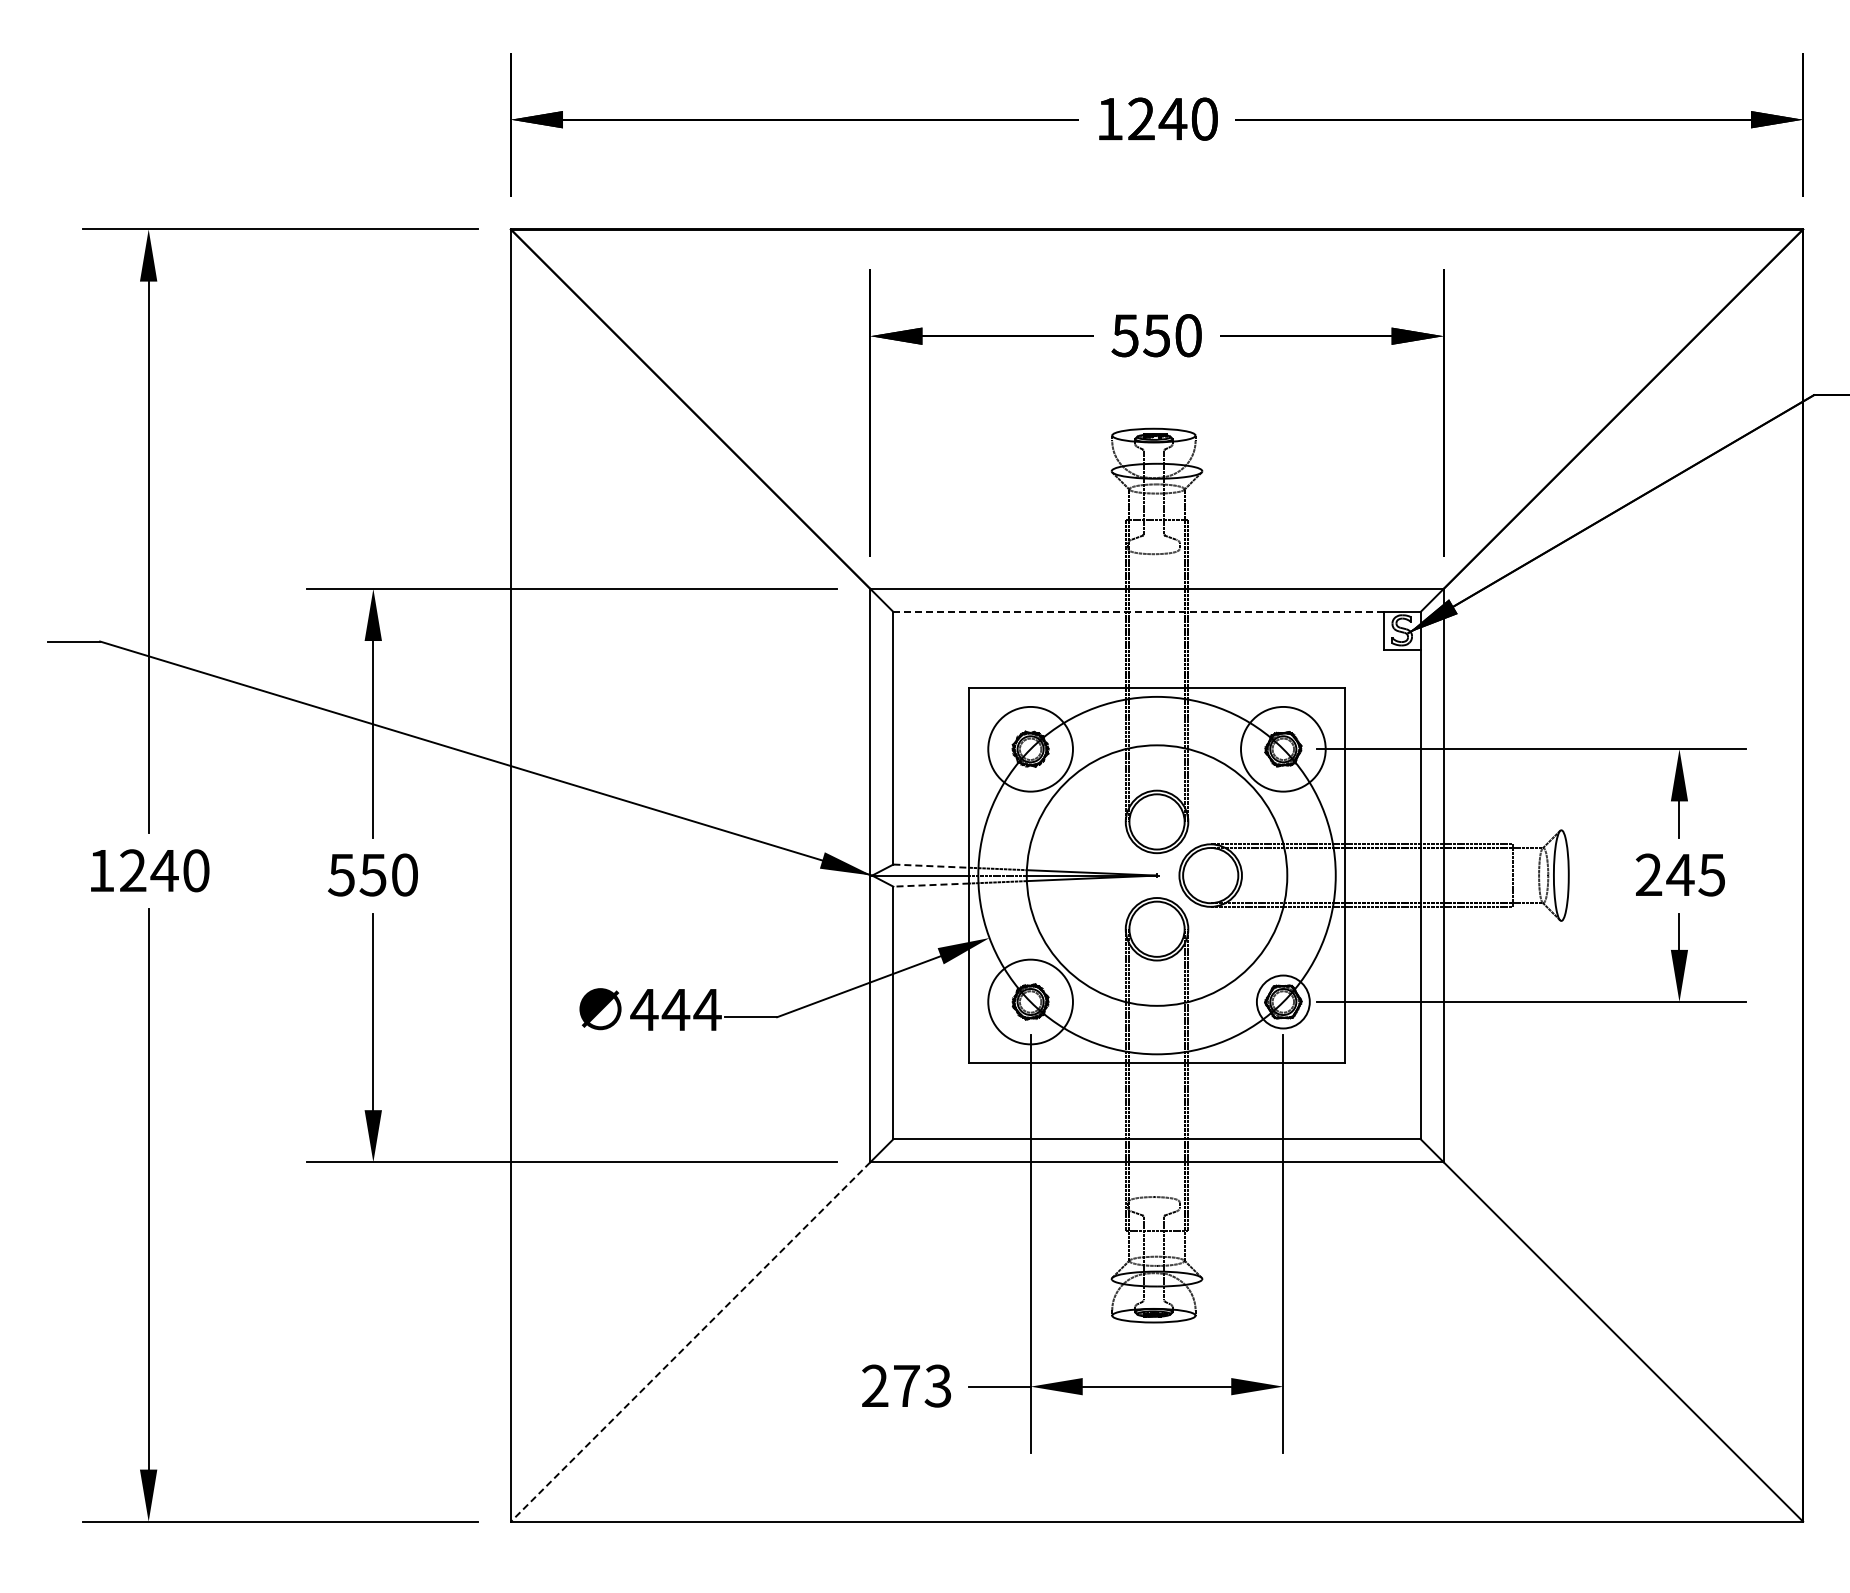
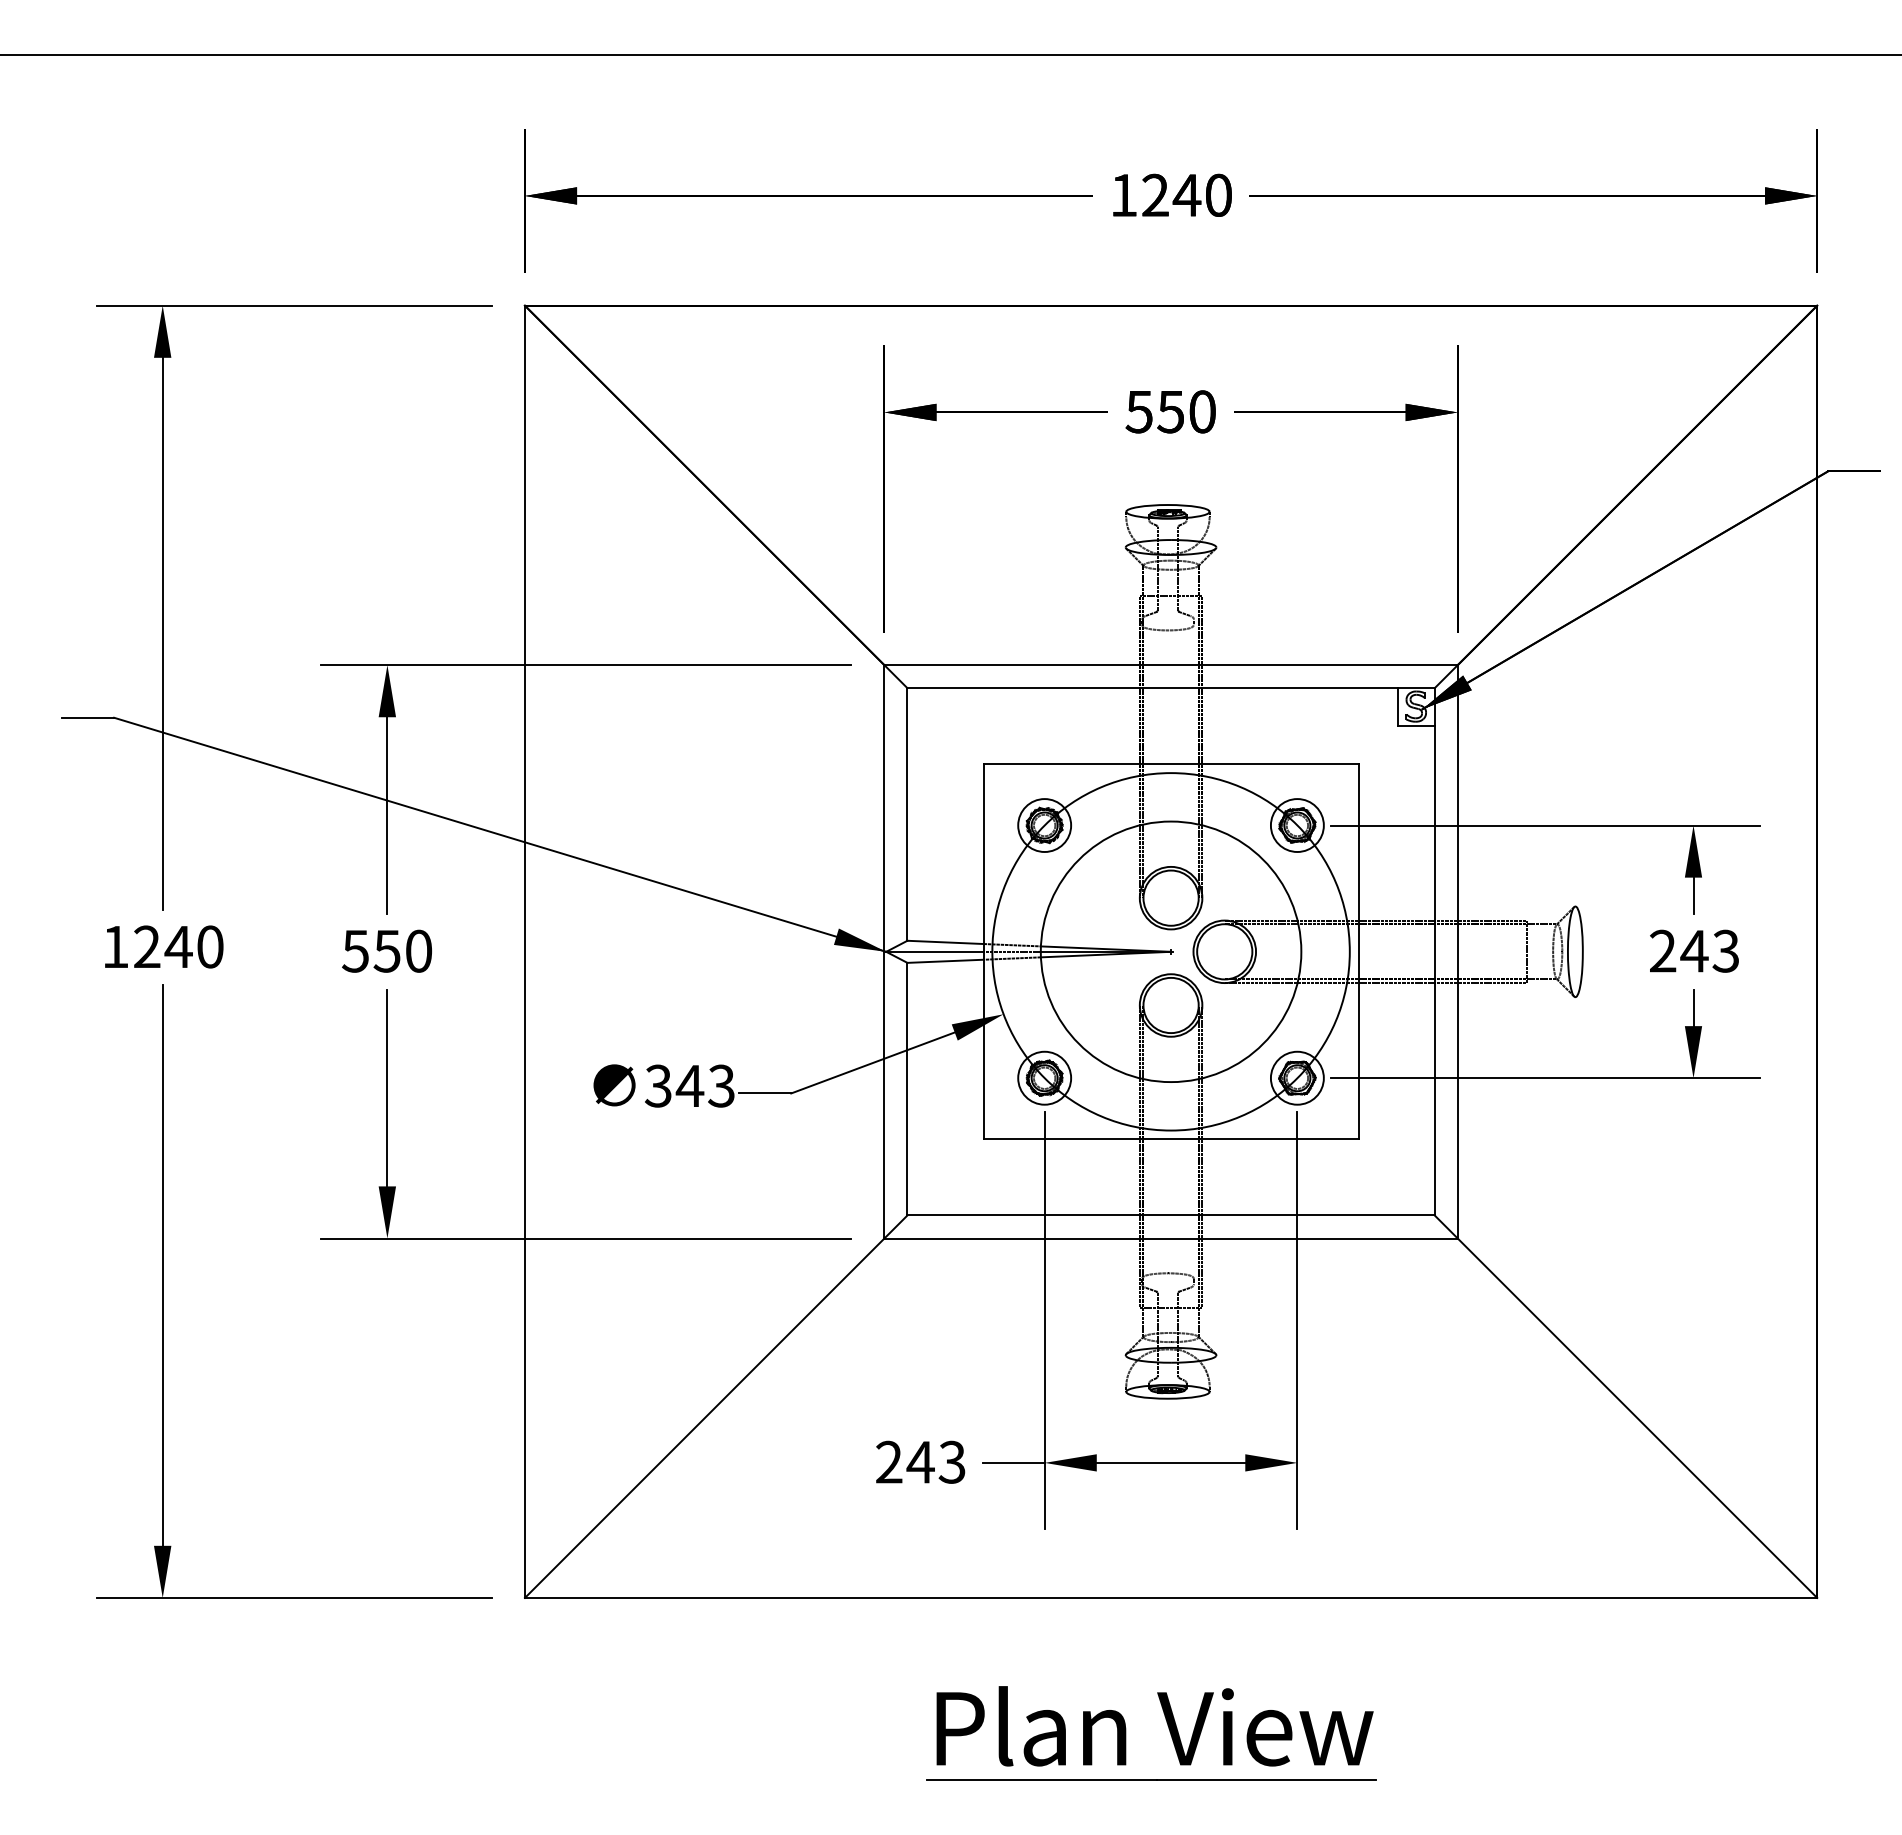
line: (1138, 612) -> (1152, 688), dashed -> solid
circle: (1030, 749) -> (1044, 825), size x0.62
circle: (1282, 749) -> (1296, 825), size x0.62
line: (931, 866) -> (945, 942), dashed -> solid
text: (1711, 874) -> (1725, 950), 245 -> 243
line: (930, 885) -> (944, 961), dashed -> solid
circle: (1030, 1001) -> (1044, 1077), size x0.62
text: (675, 1009) -> (689, 1085), 444 -> 343
line: (690, 1342) -> (704, 1418), dashed -> solid
text: (906, 1386) -> (920, 1462), 273 -> 243

